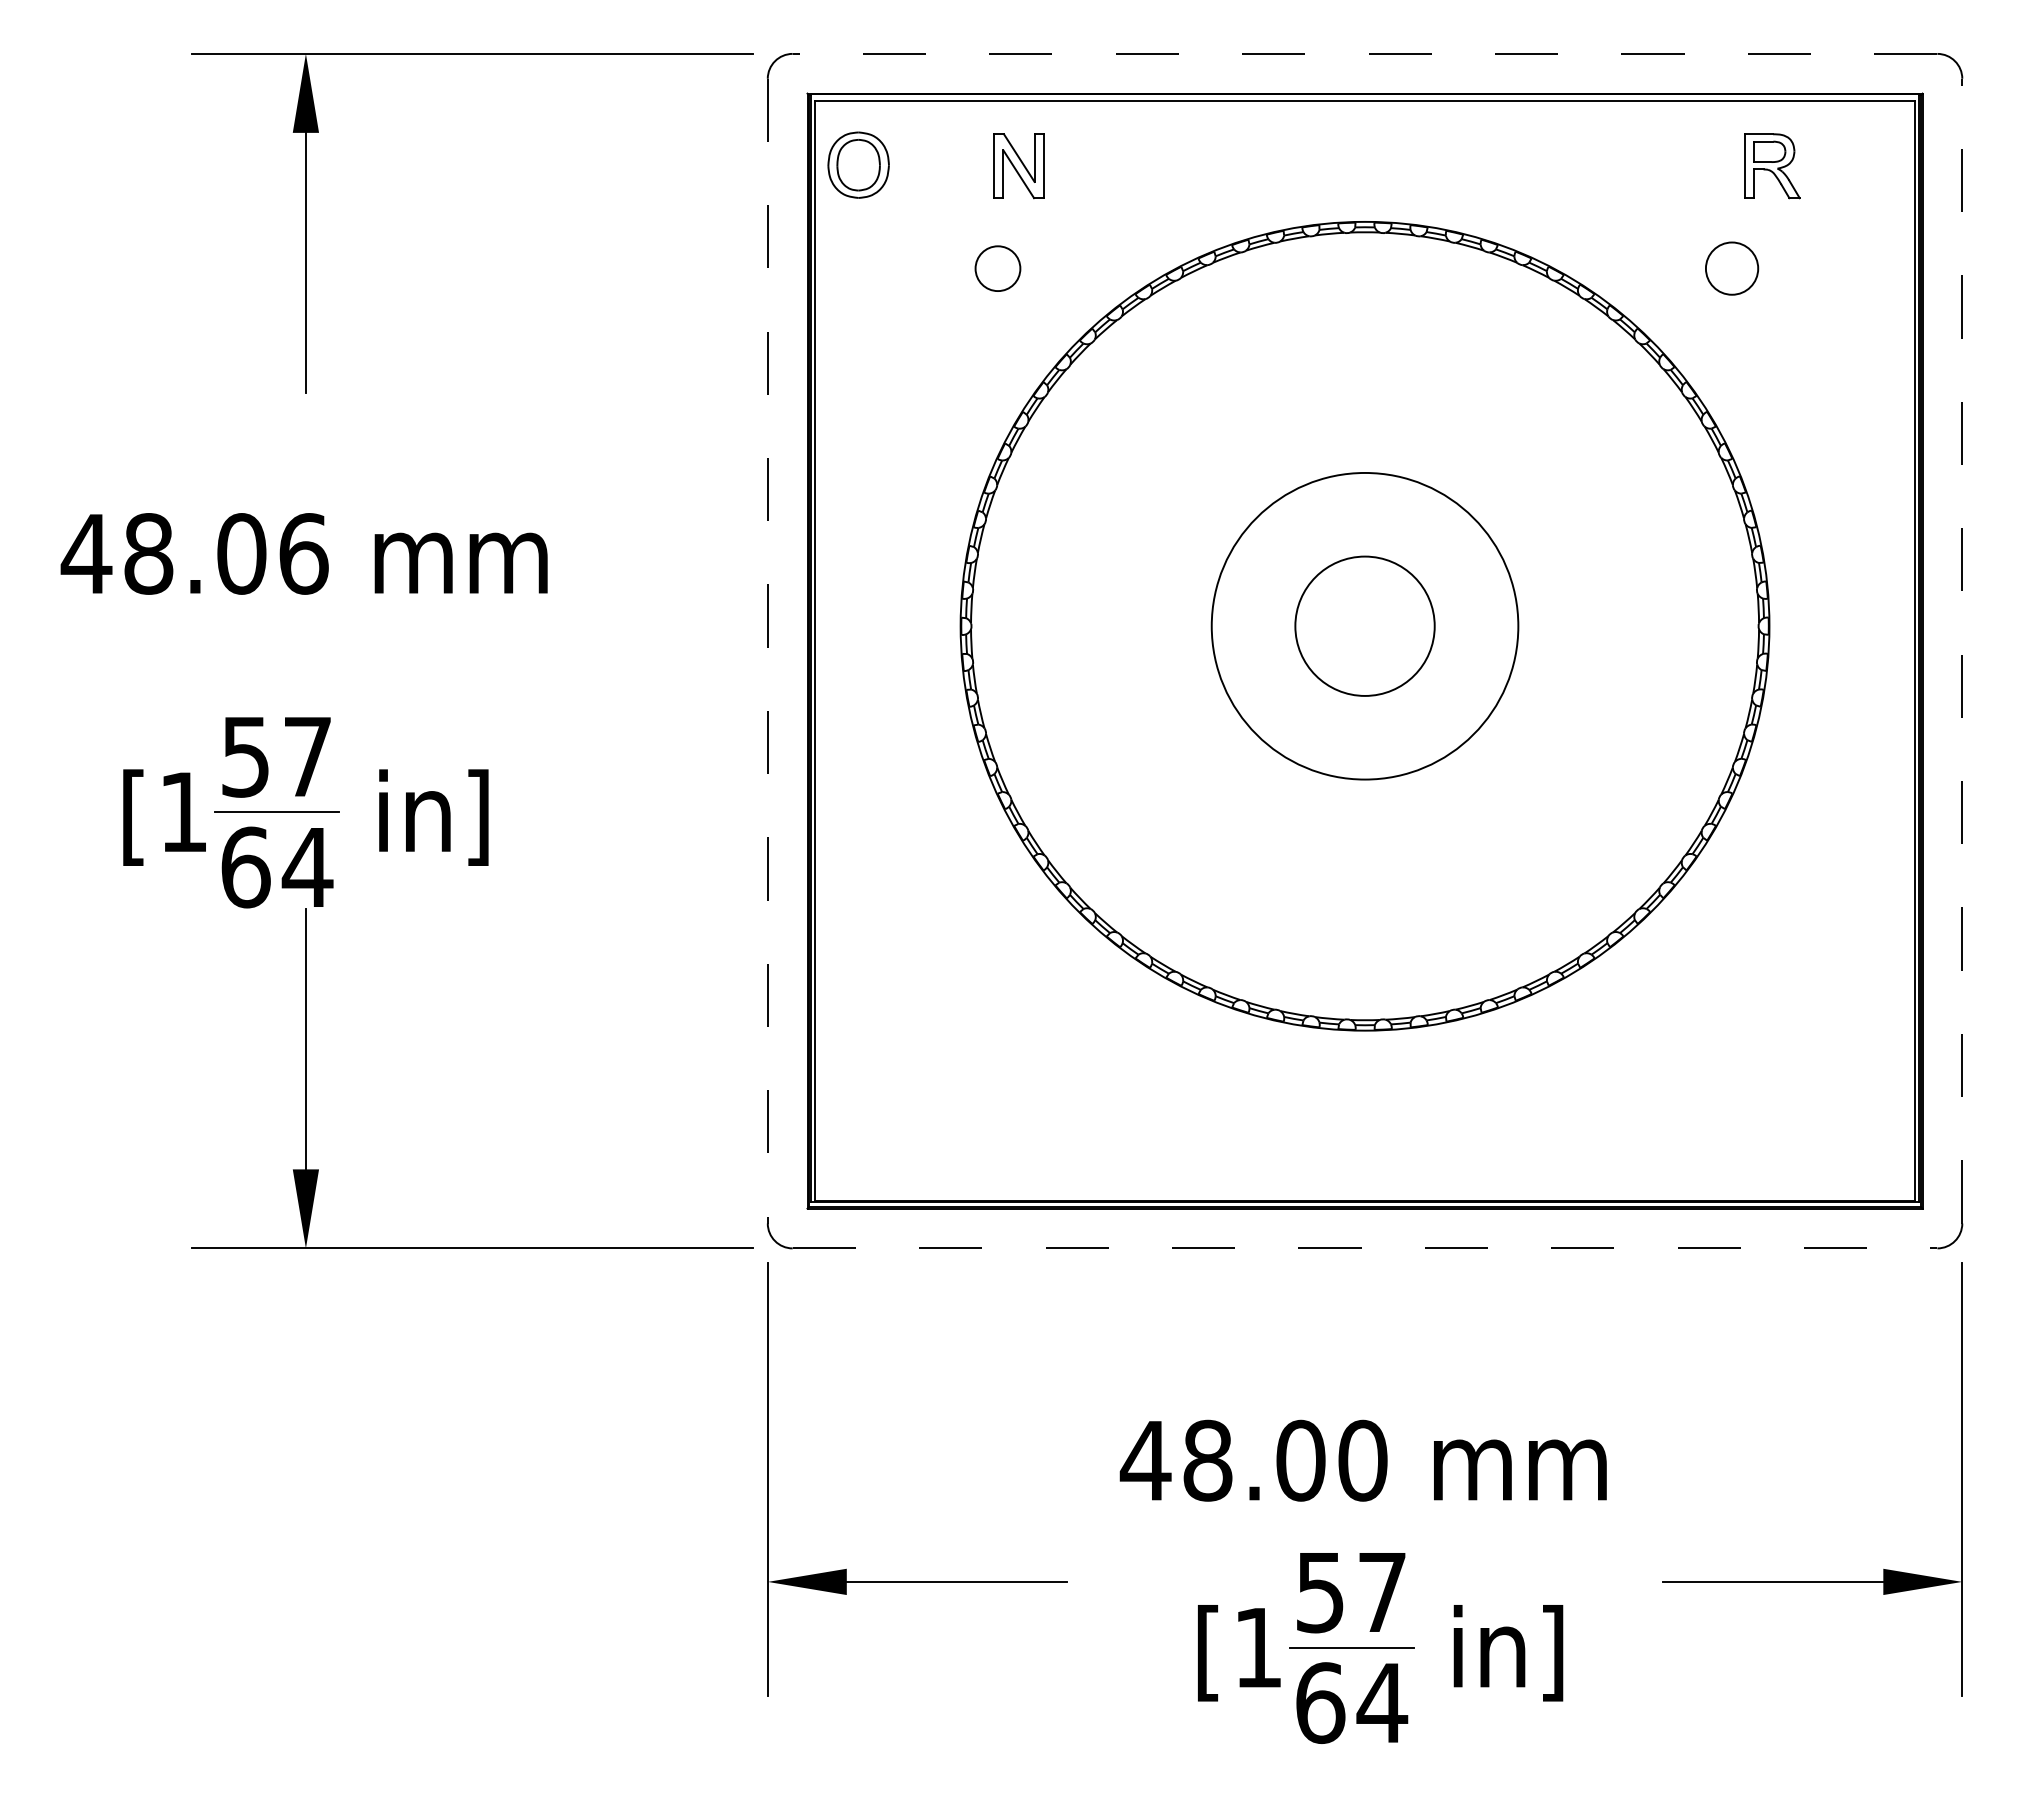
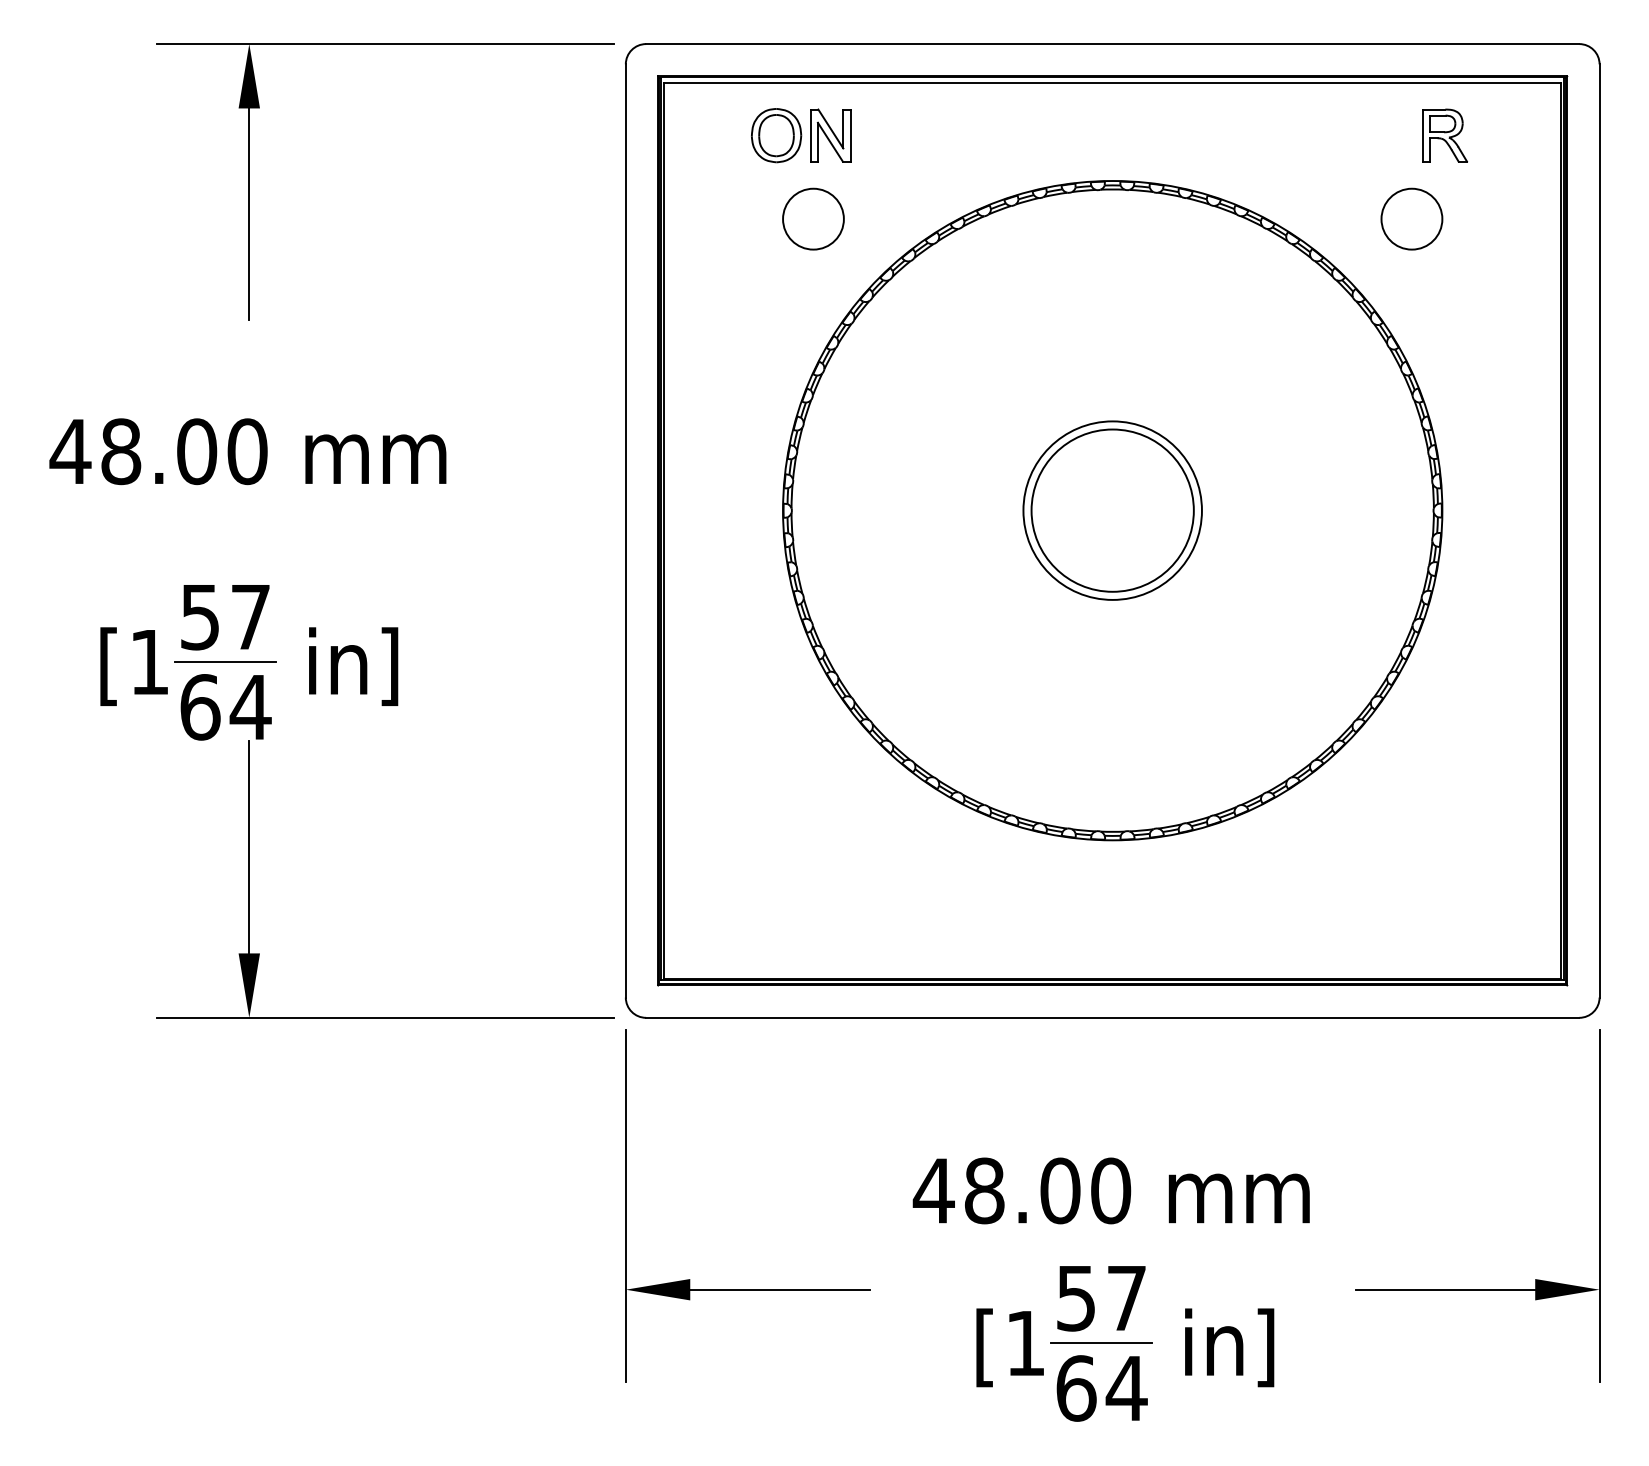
line: (1364, 53) -> (1112, 43), dashed -> solid
part: (858, 164) -> (776, 135), moved
circle: (997, 268) -> (813, 219), size x1.67
circle: (1731, 268) -> (1411, 219), size x1.43
text: (303, 553) -> (247, 451), 48.06 -> 48.00
circle: (1364, 625) -> (1112, 510), size x0.71
circle: (1364, 625) -> (1112, 510), size x1.43
line: (1962, 650) -> (1599, 530), dashed -> solid
line: (767, 651) -> (625, 531), dashed -> solid
line: (1365, 1248) -> (1113, 1017), dashed -> solid

